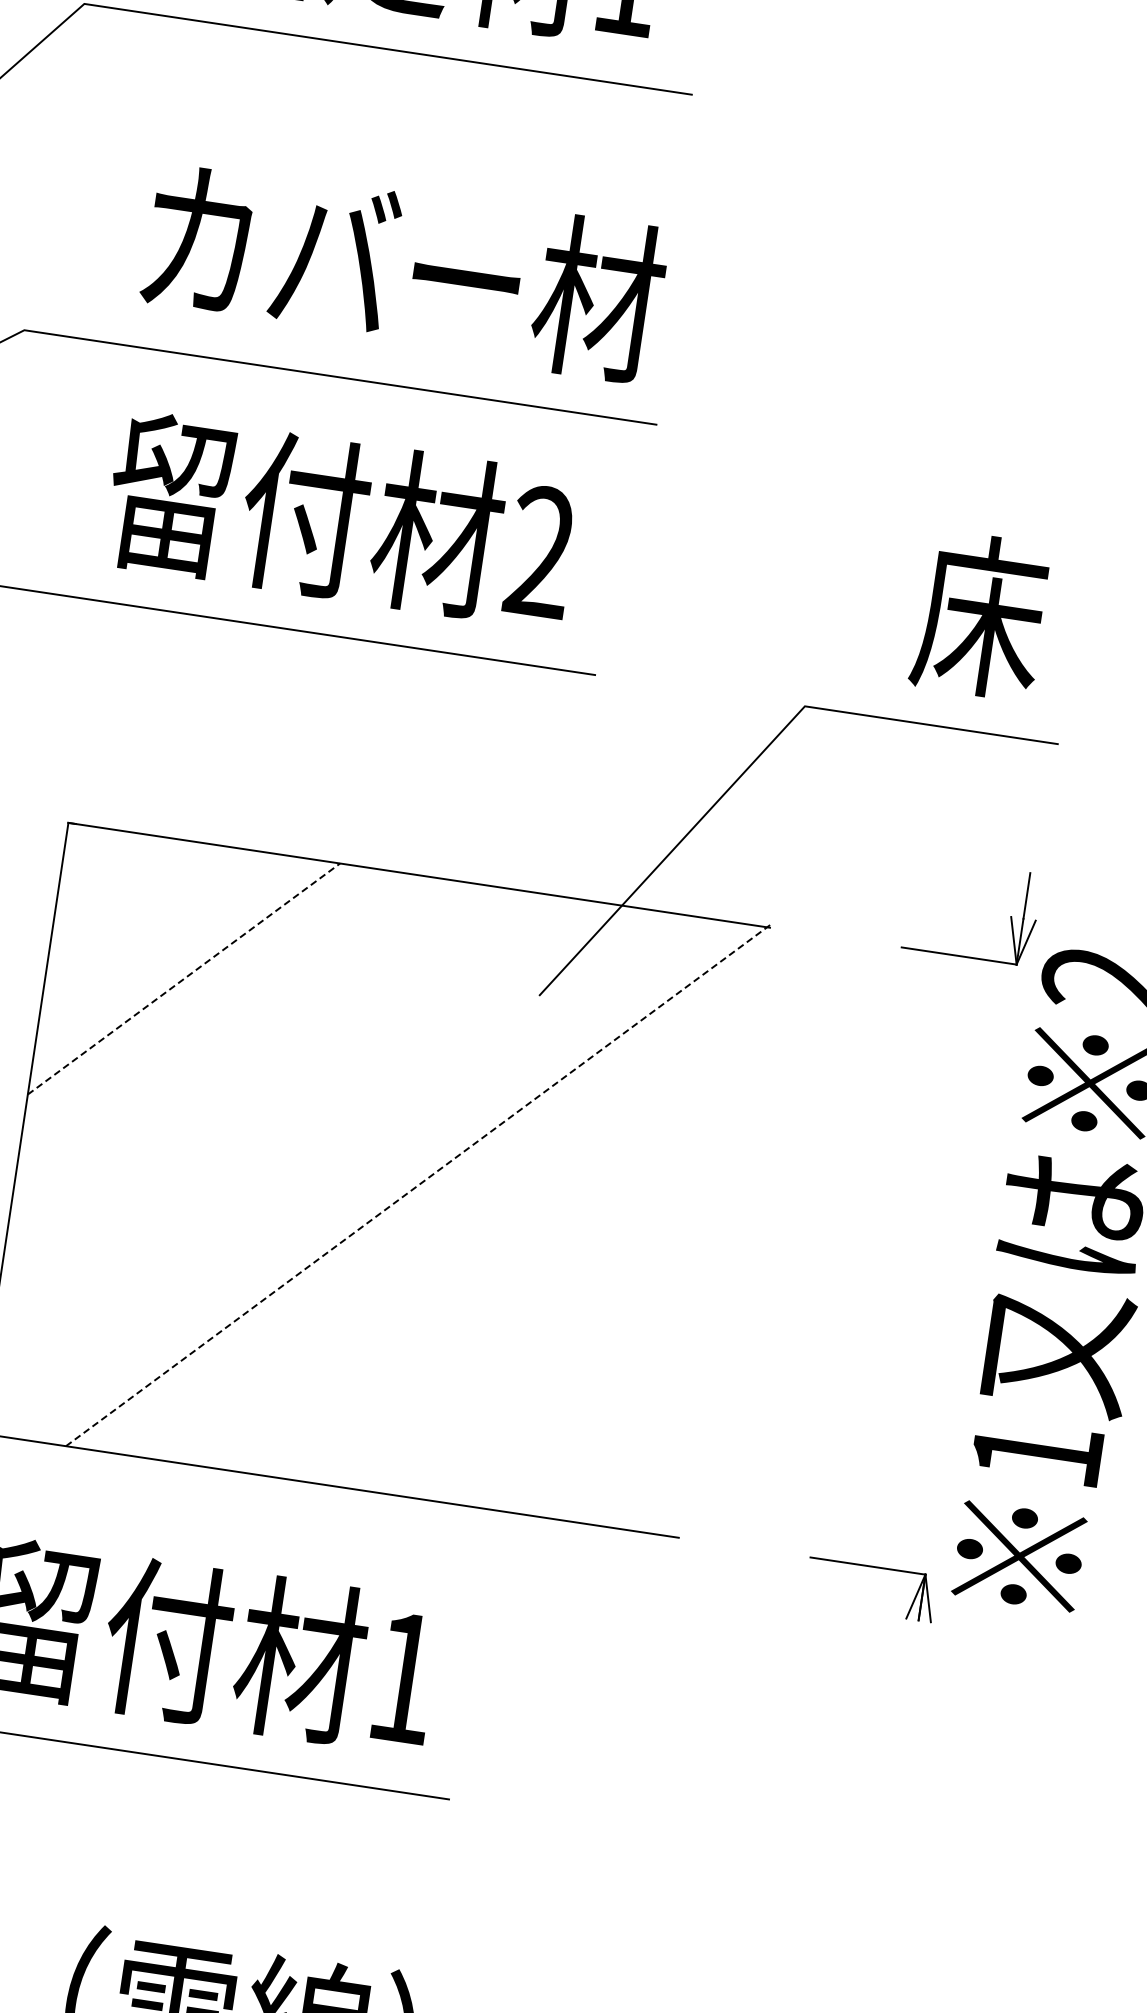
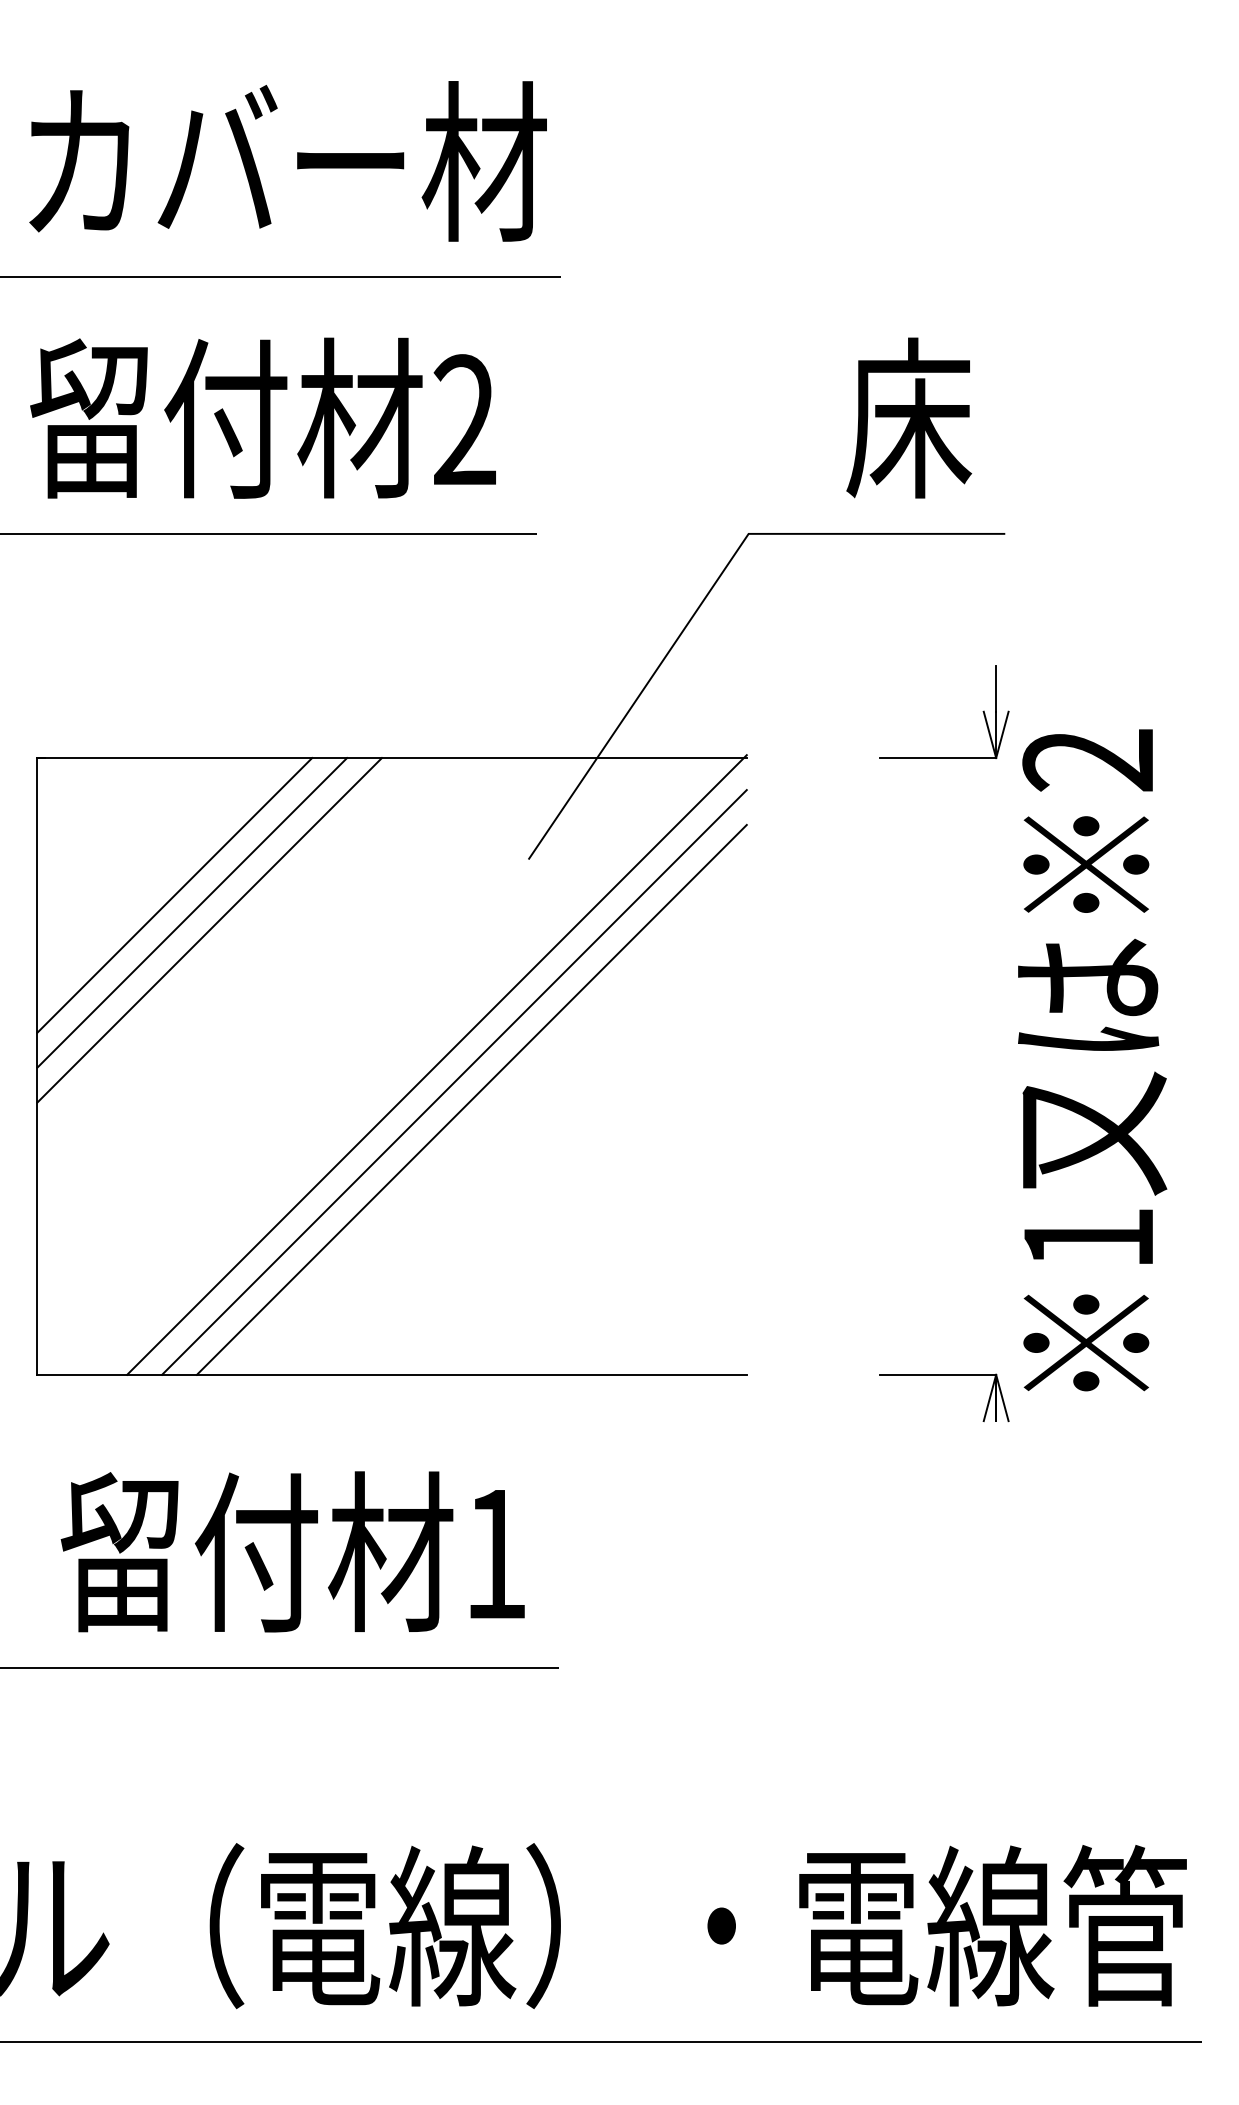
line: (184, 979) -> (175, 895), dashed -> solid
line: (198, 998) -> (192, 912), added
line: (213, 1018) -> (209, 930), added
line: (418, 1185) -> (437, 1064), dashed -> solid
line: (432, 1205) -> (454, 1082), added
line: (447, 1224) -> (471, 1099), added

